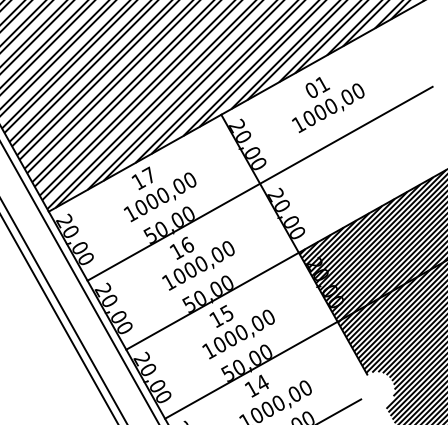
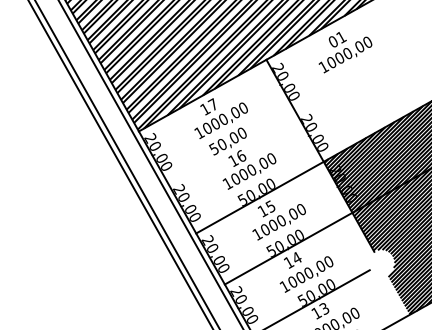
line: (259, 183) -> (294, 110), removed

